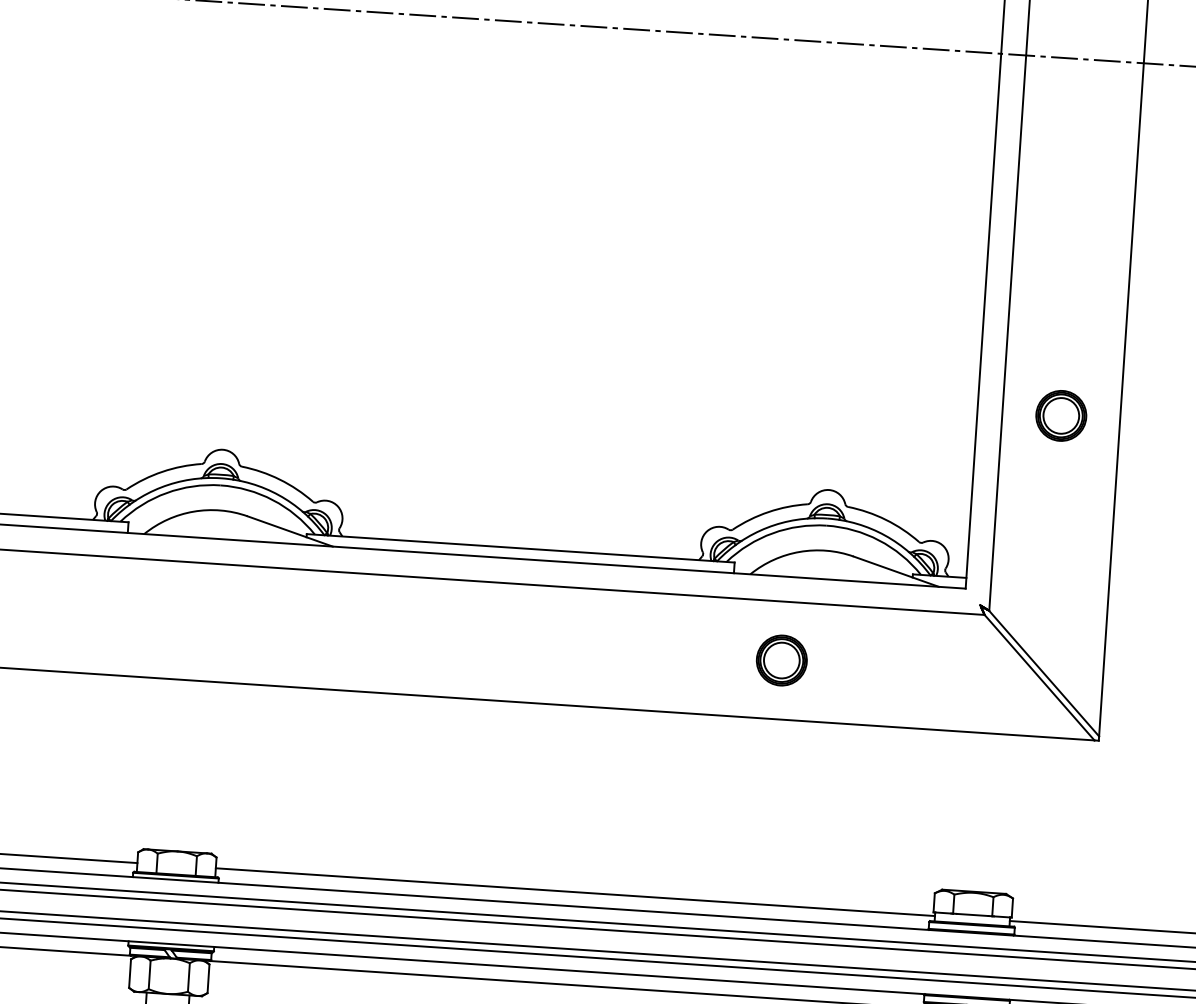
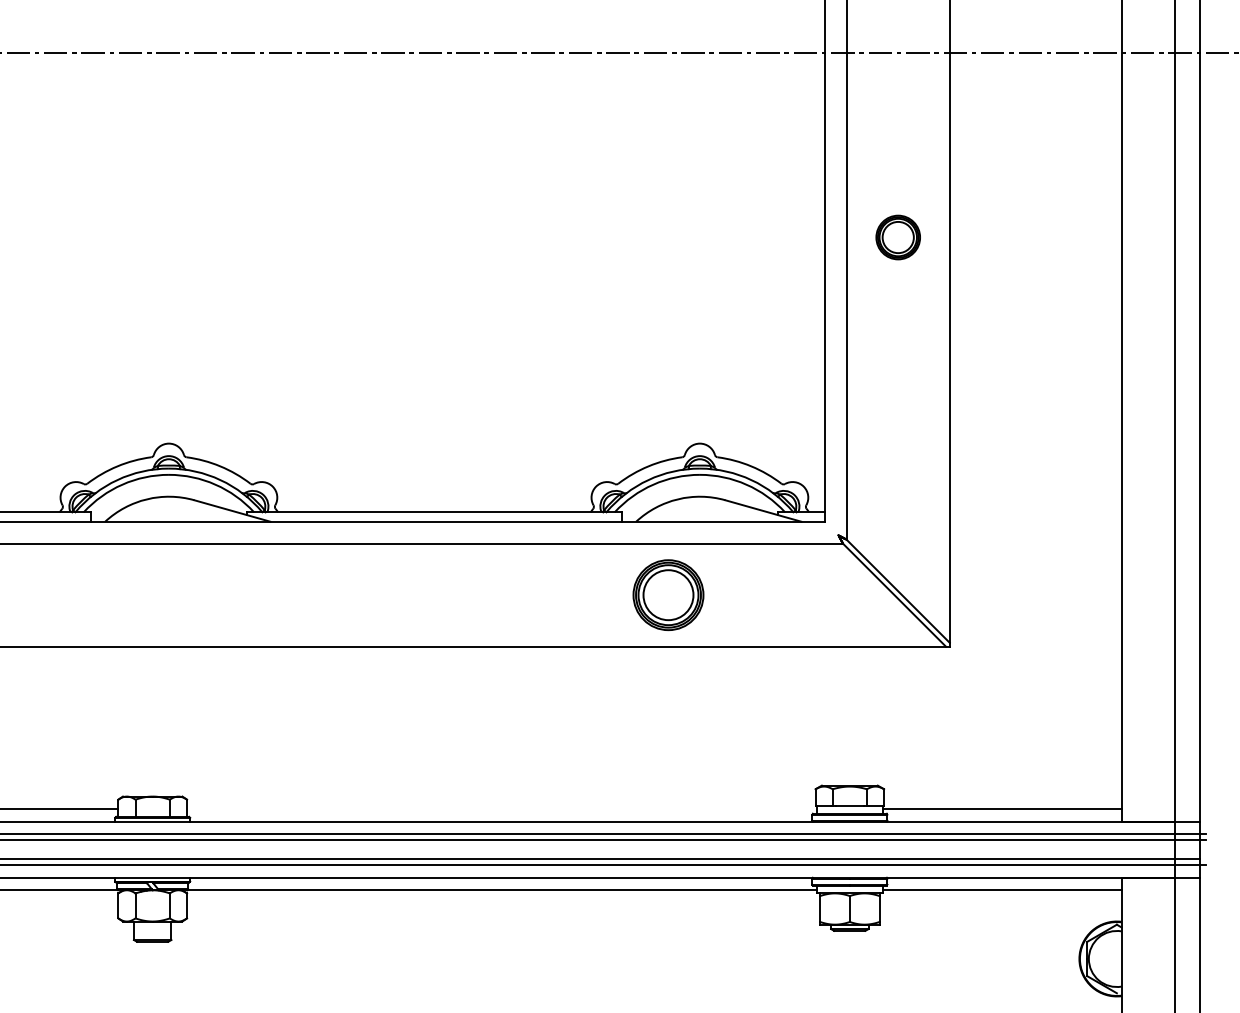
part: (1060, 415) -> (897, 237), moved
part: (781, 659) -> (668, 594), size x1.6
line: (575, 892) -> (502, 809), removed

